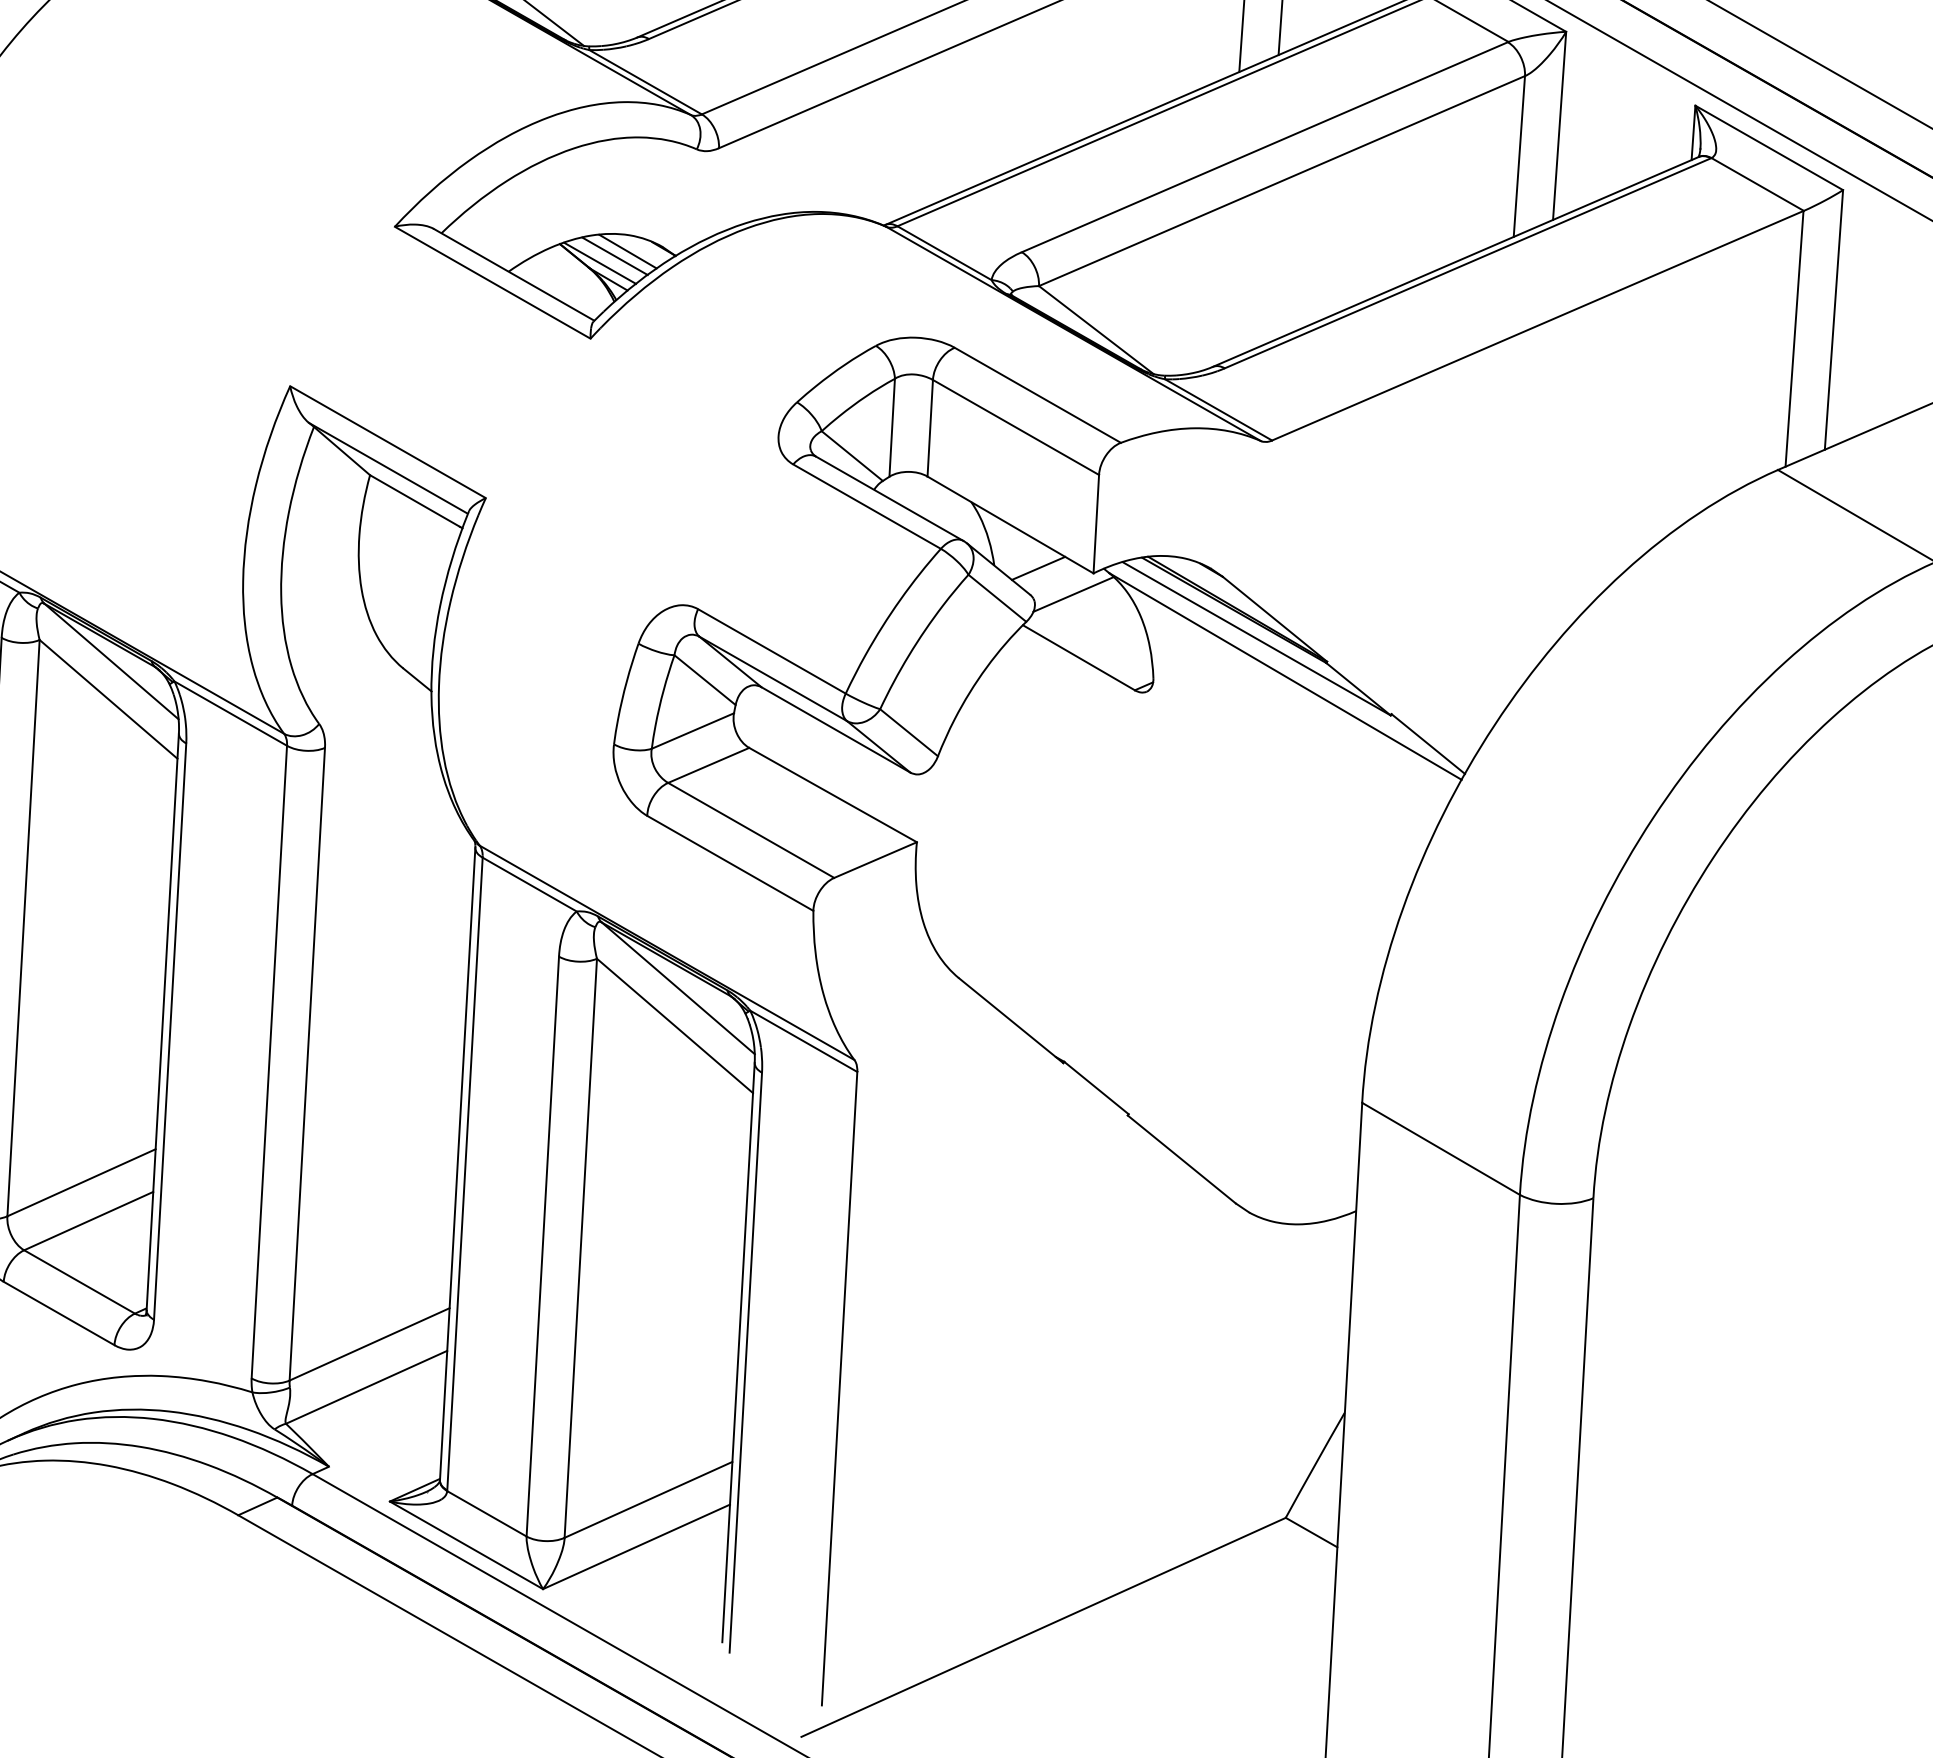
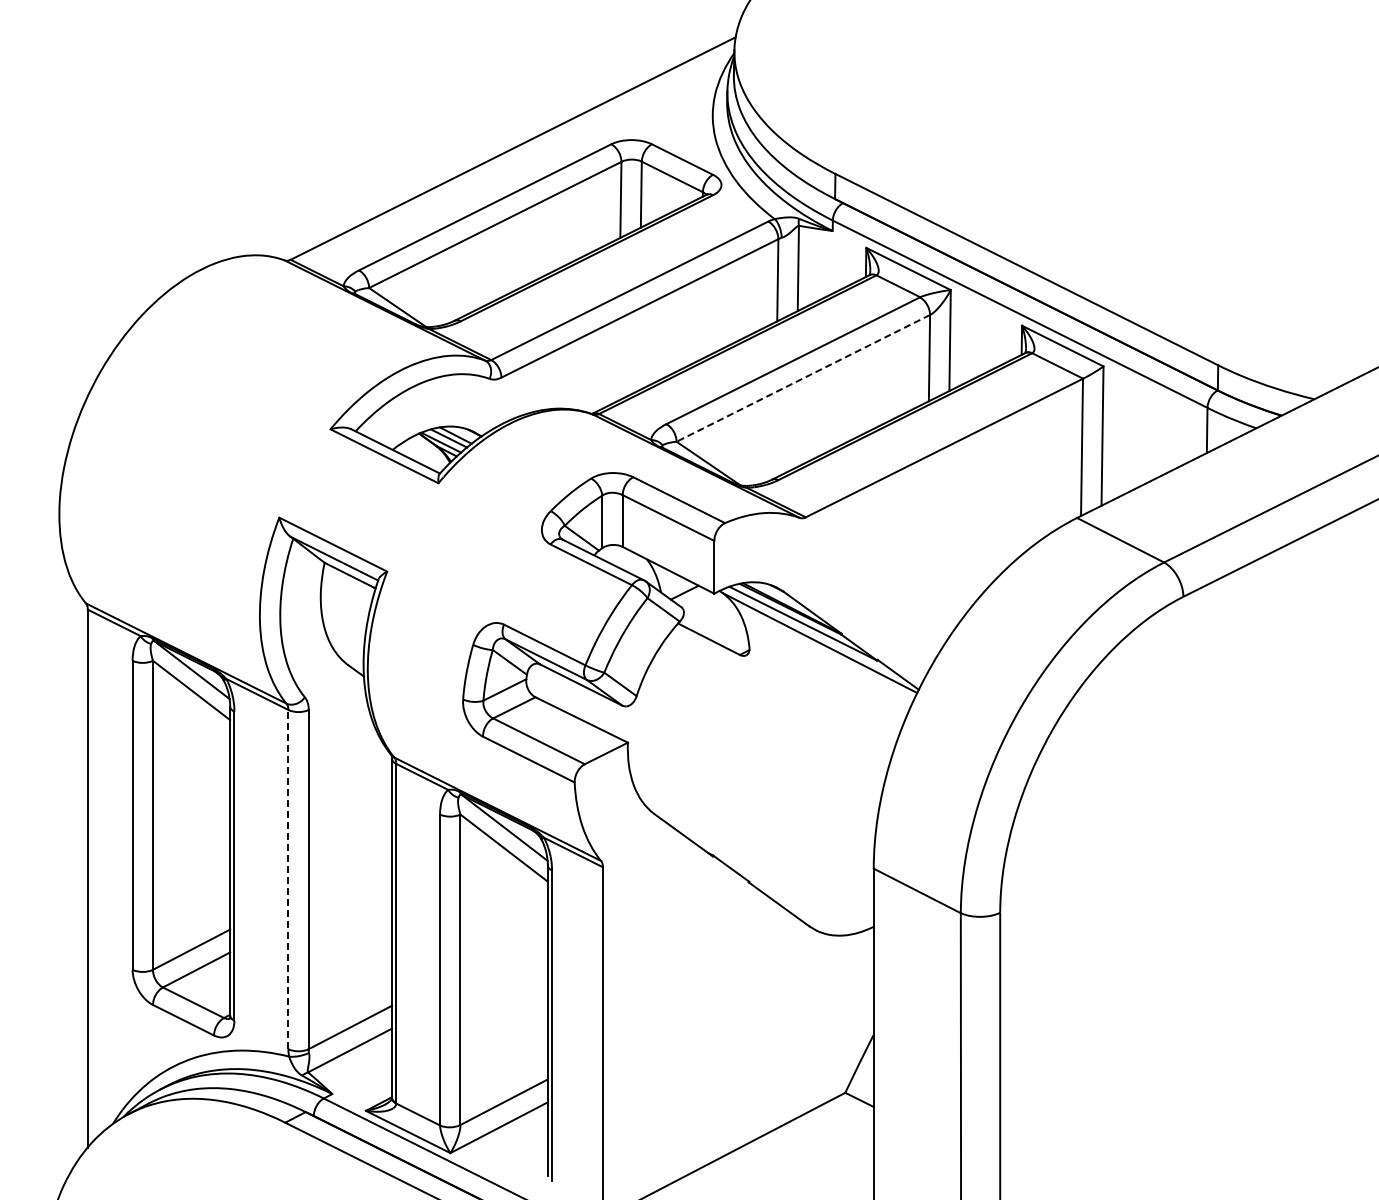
line: (1282, 181) -> (803, 378), solid -> dashed
line: (1073, 594) -> (704, 605), removed
line: (269, 1061) -> (288, 879), solid -> dashed

